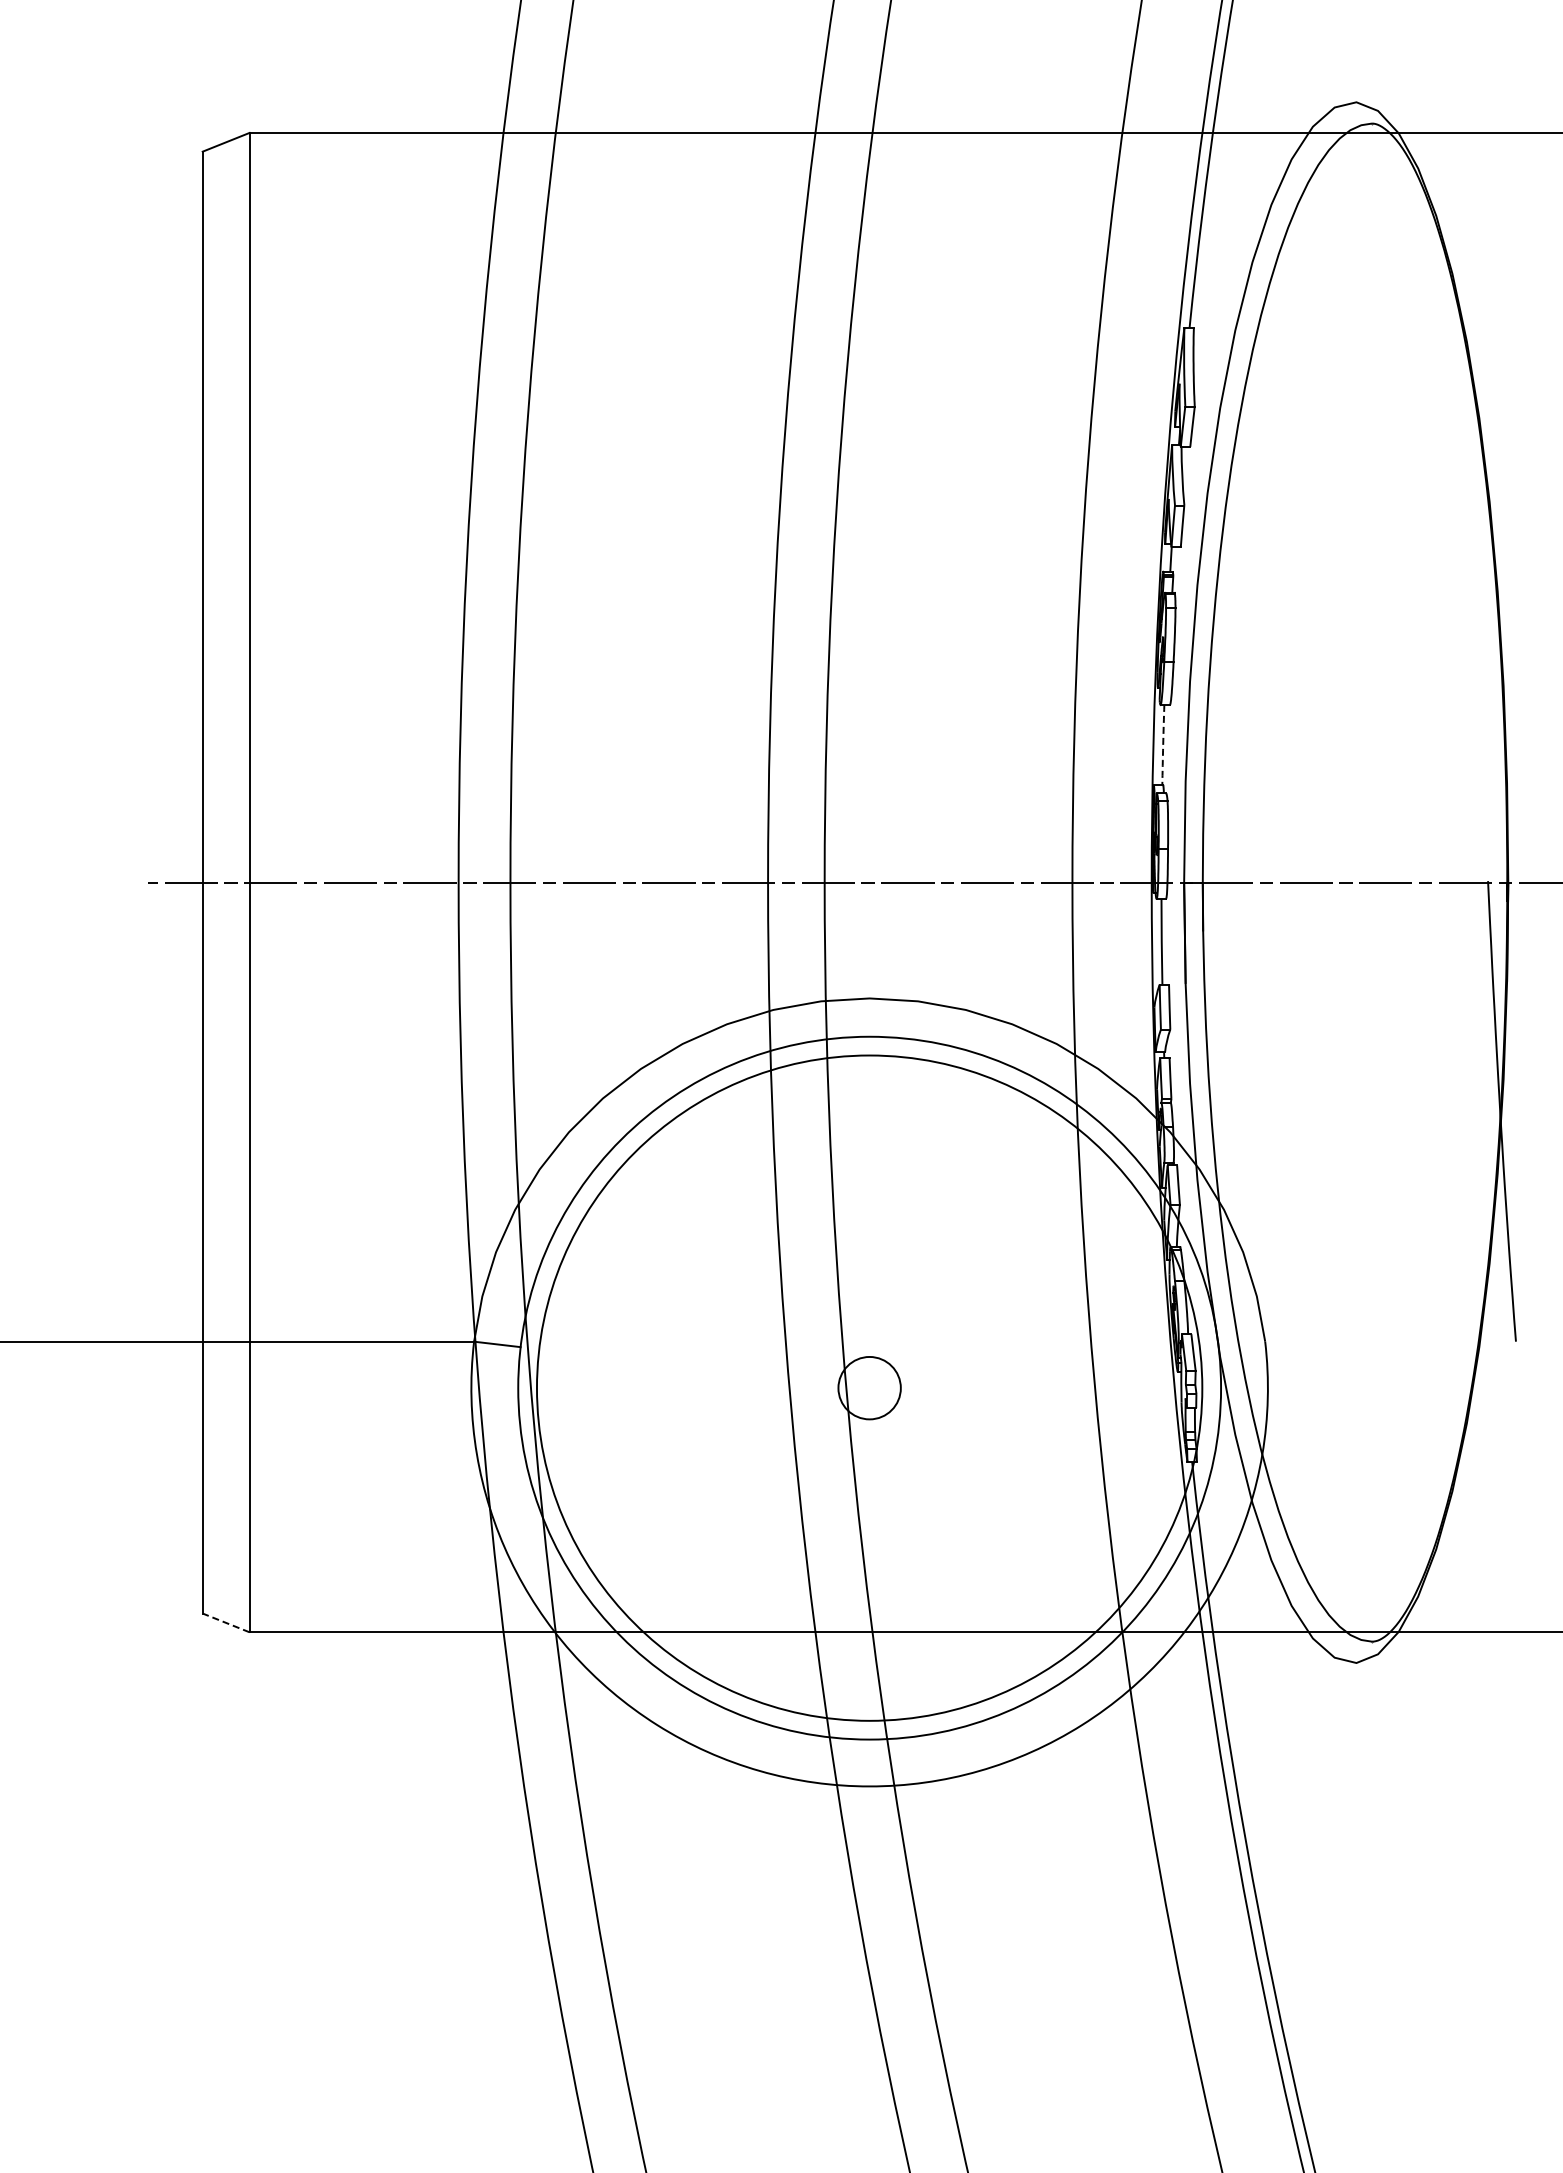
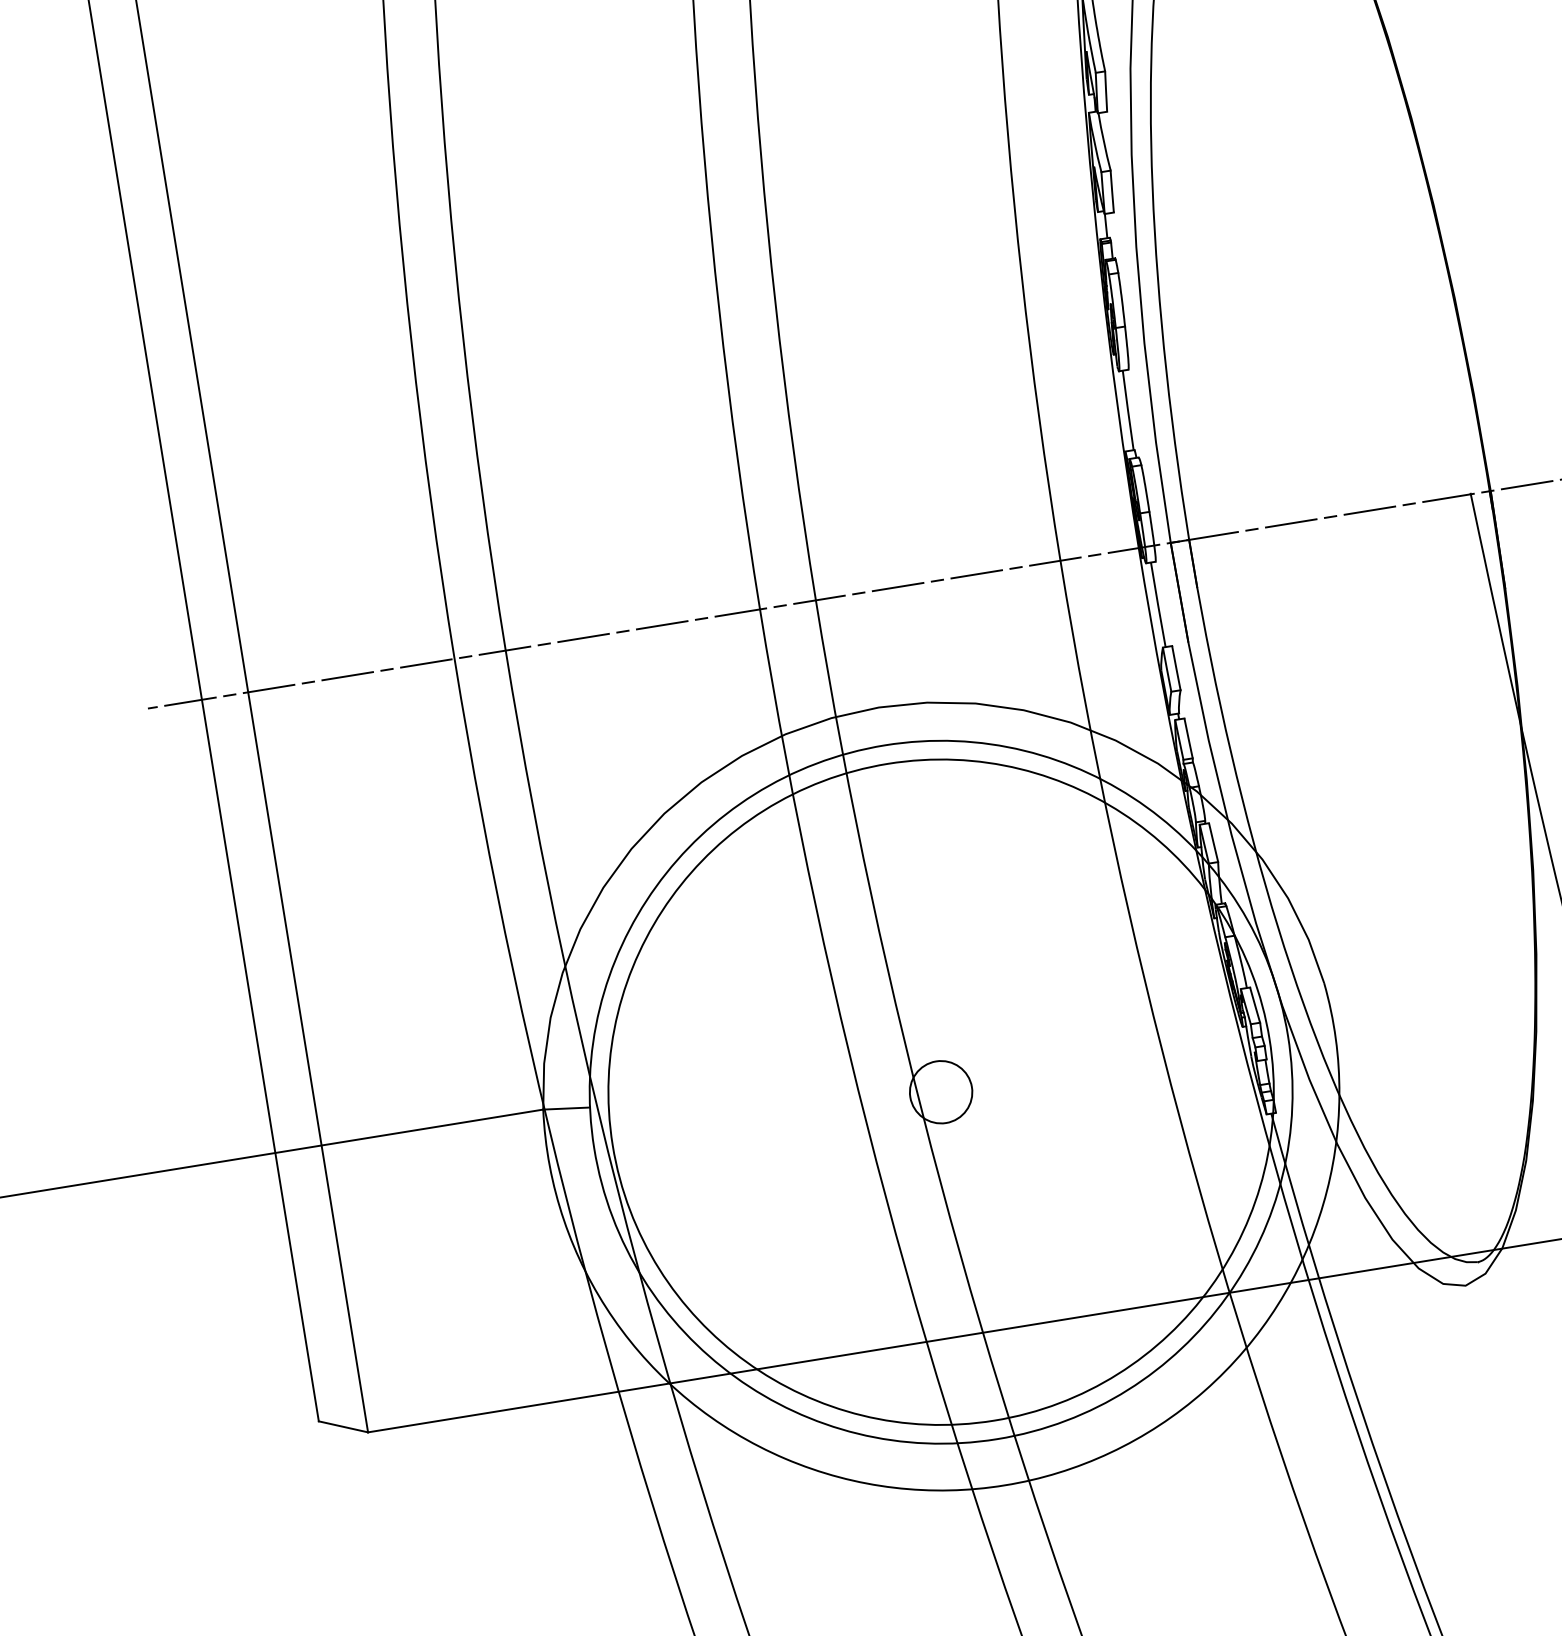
arc: (1163, 745) -> (1128, 410), dashed -> solid
line: (225, 1622) -> (342, 1426), dashed -> solid

